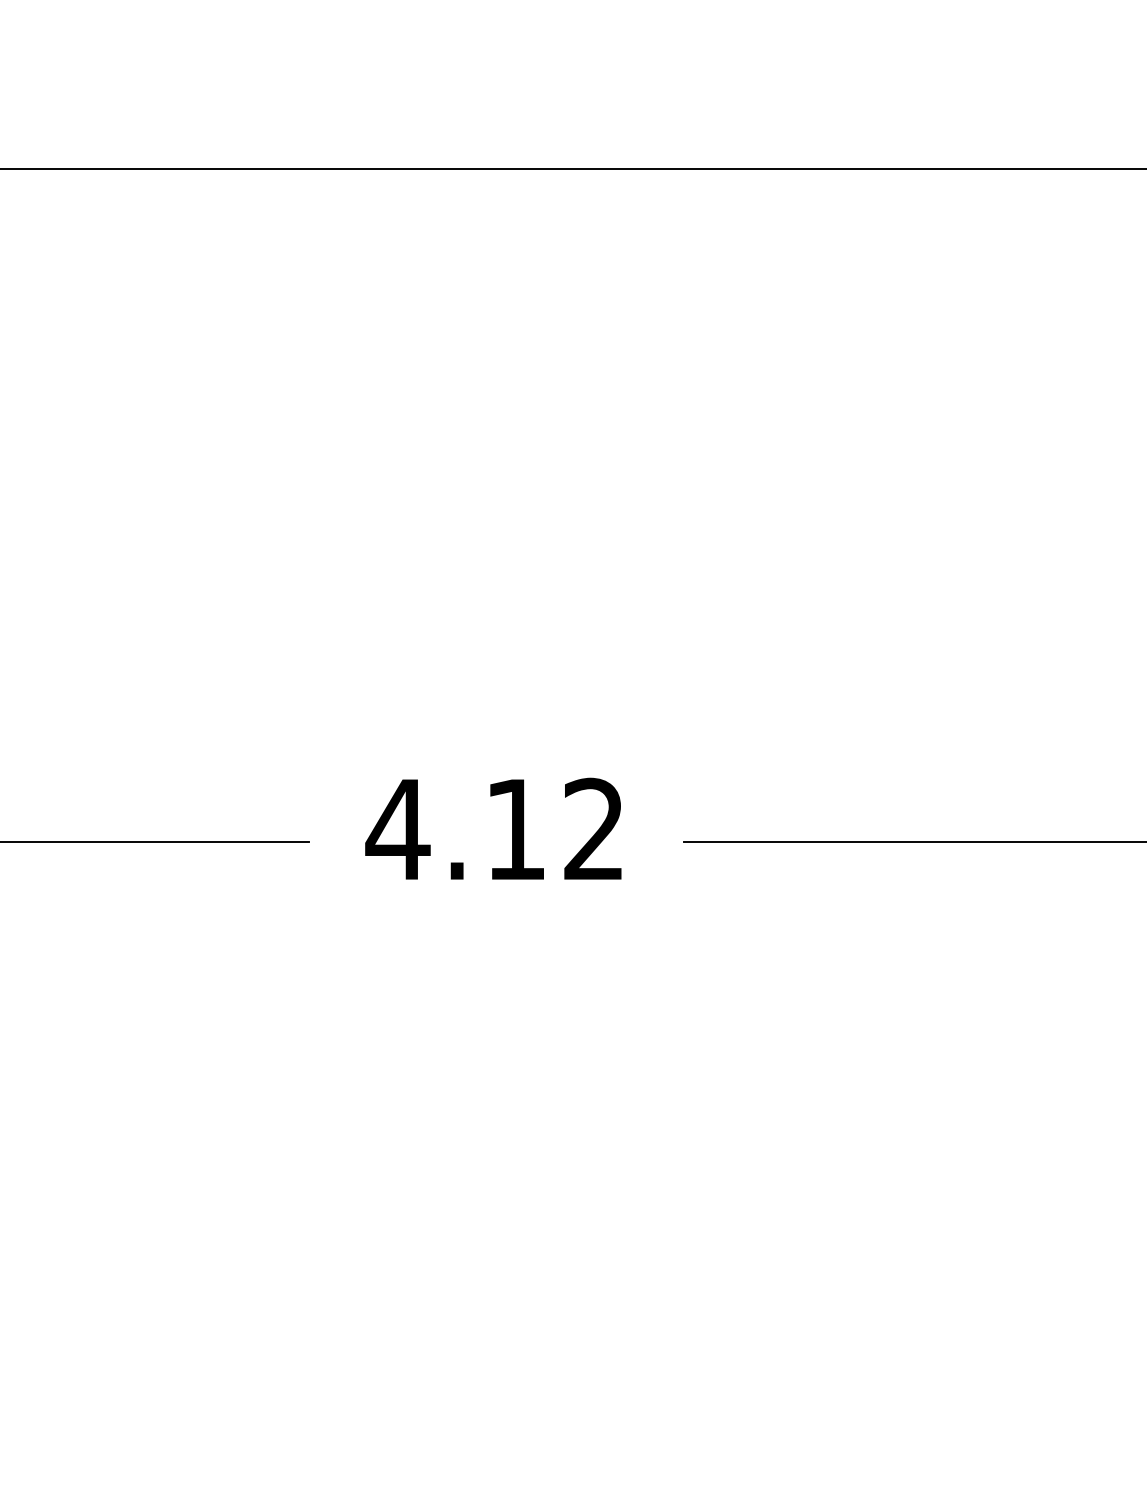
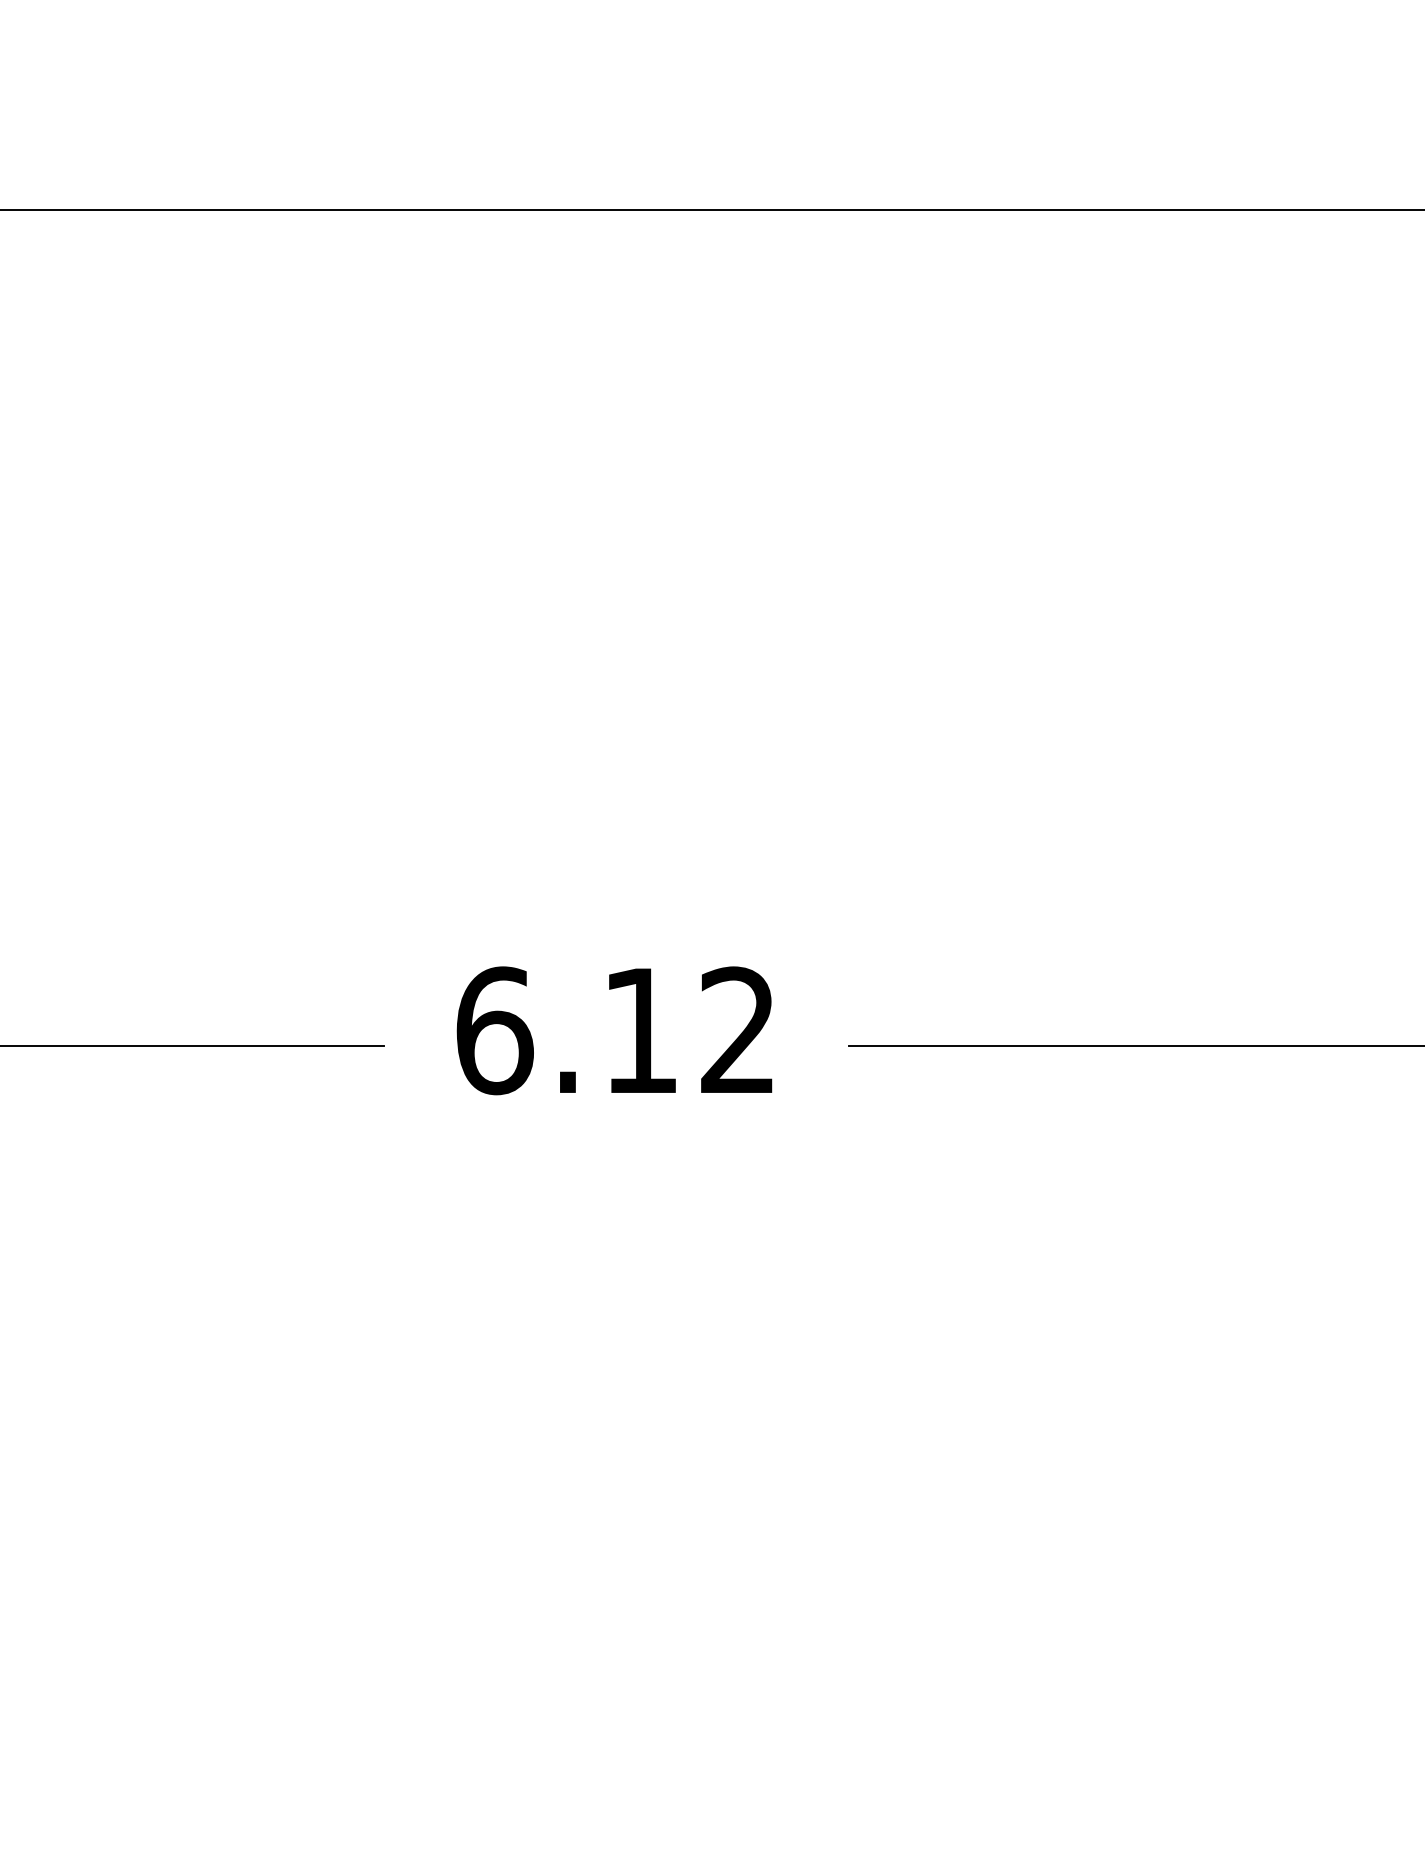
text: (397, 829) -> (493, 1030), 4.12 -> 6.12

